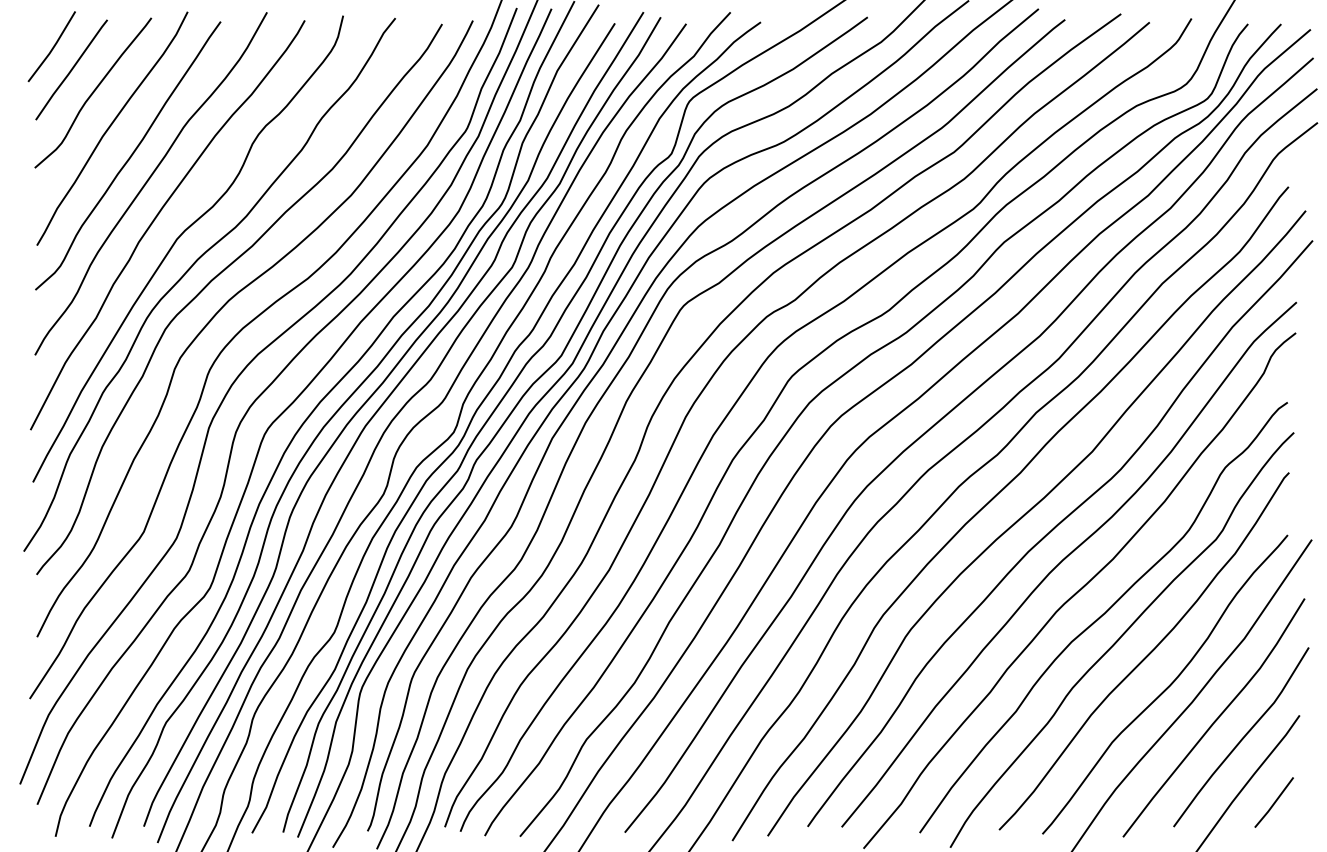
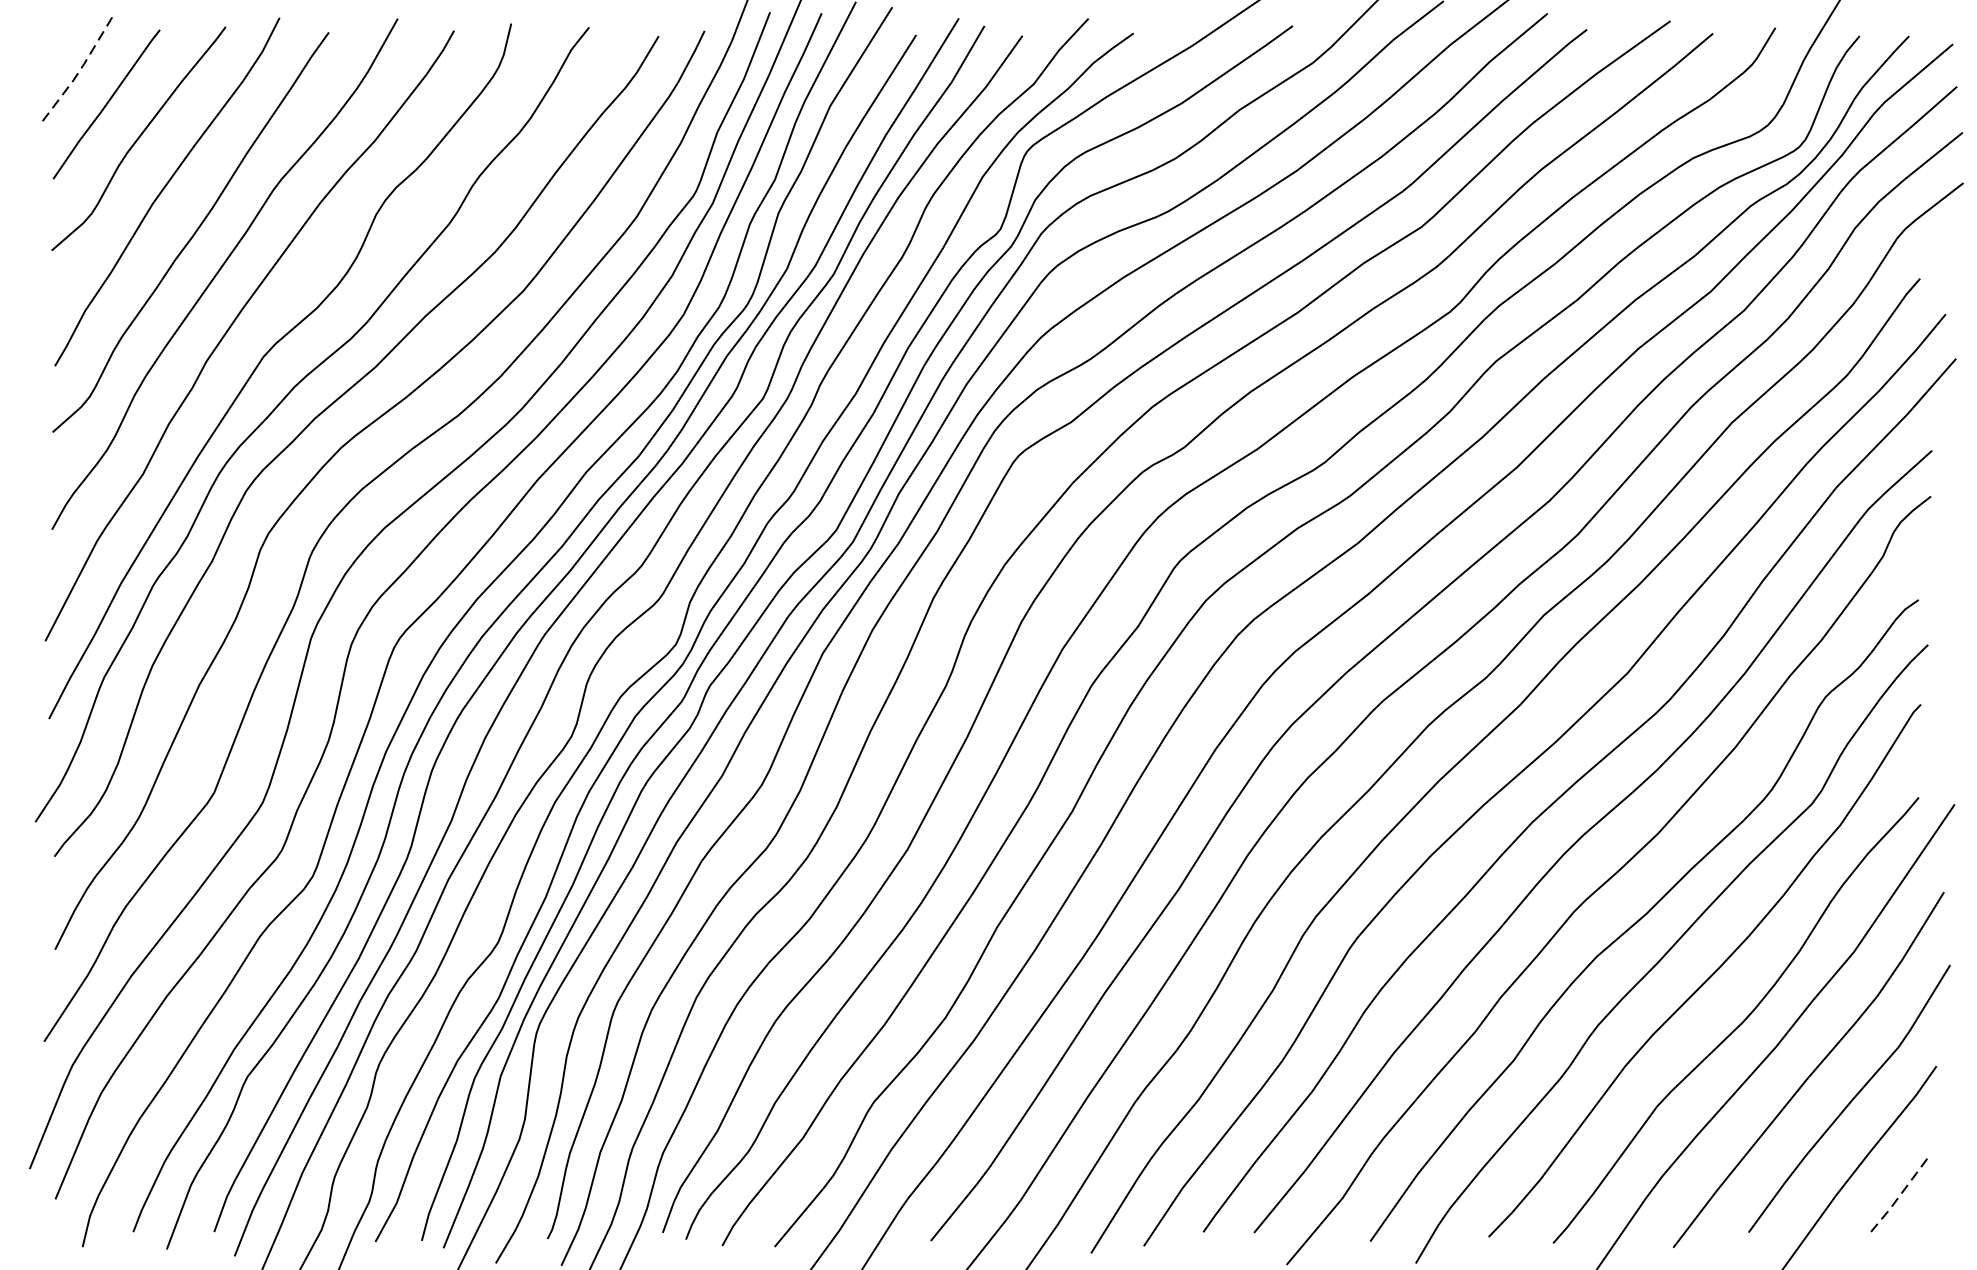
line: (53, 48) -> (79, 72), solid -> dashed
line: (1274, 803) -> (1898, 1197), solid -> dashed

